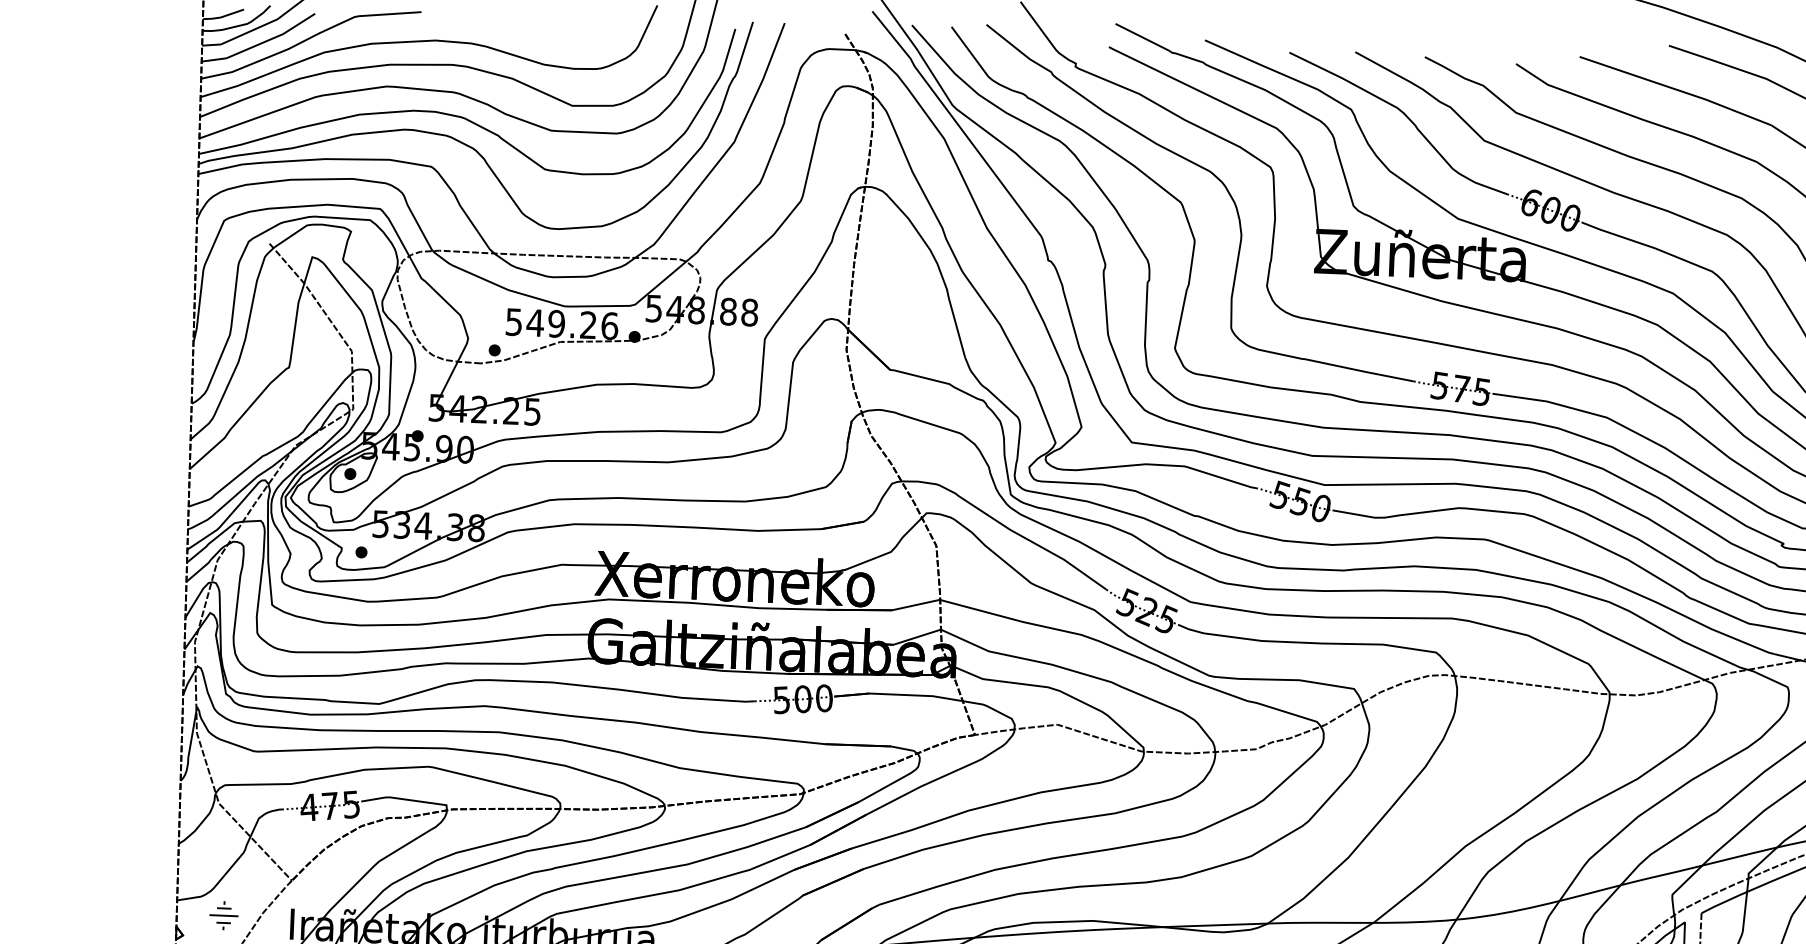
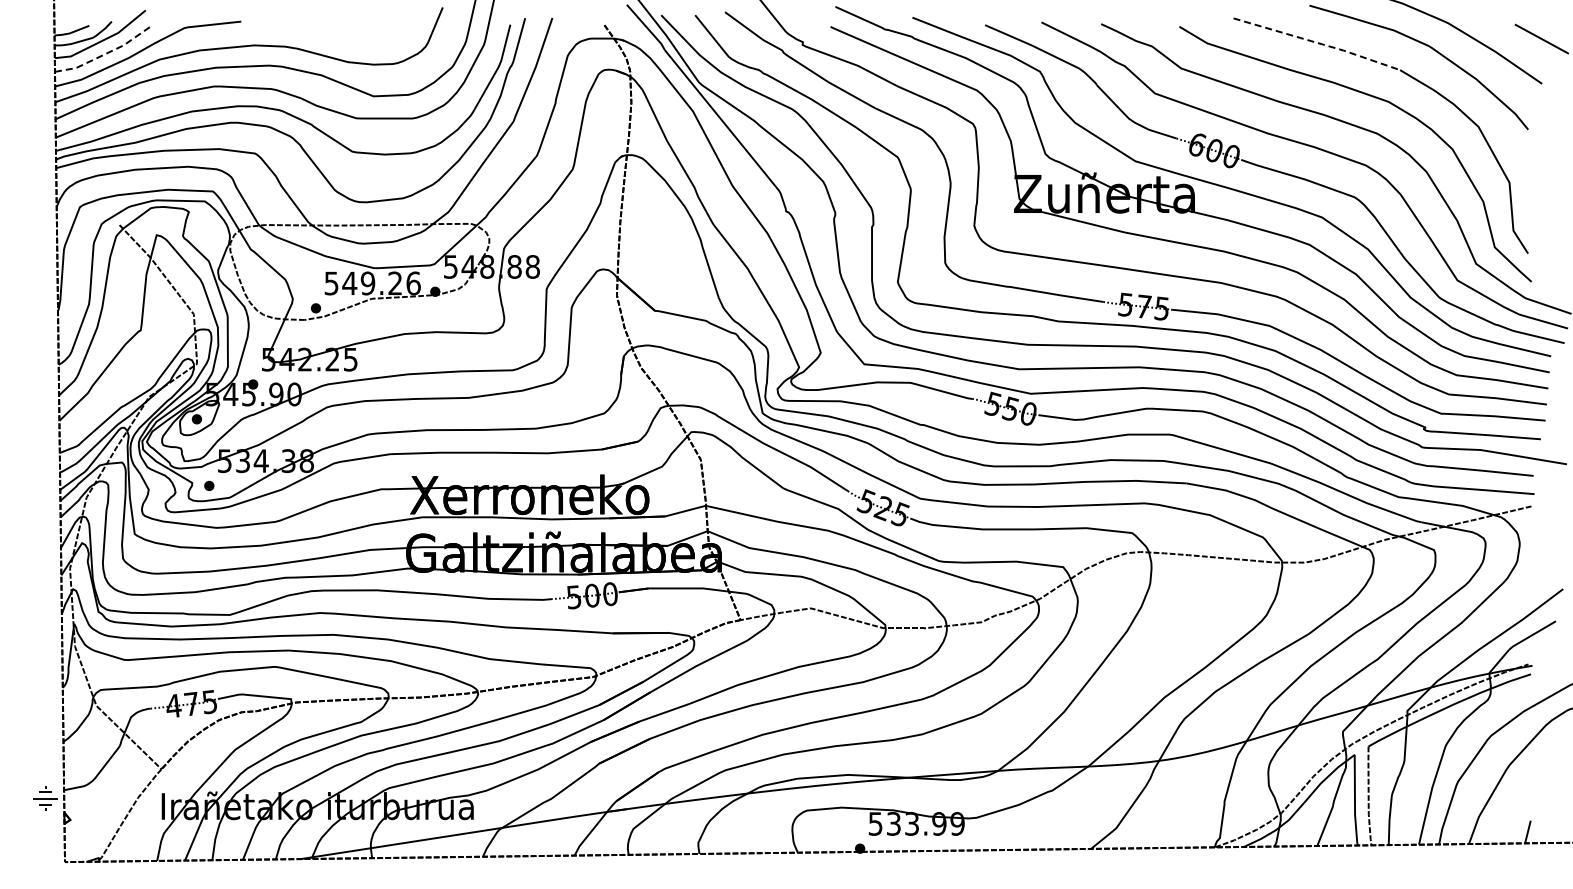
line: (260, 43) -> (104, 54), solid -> dashed
line: (1676, 90) -> (1317, 43), solid -> dashed
part: (223, 915) -> (45, 798), moved

